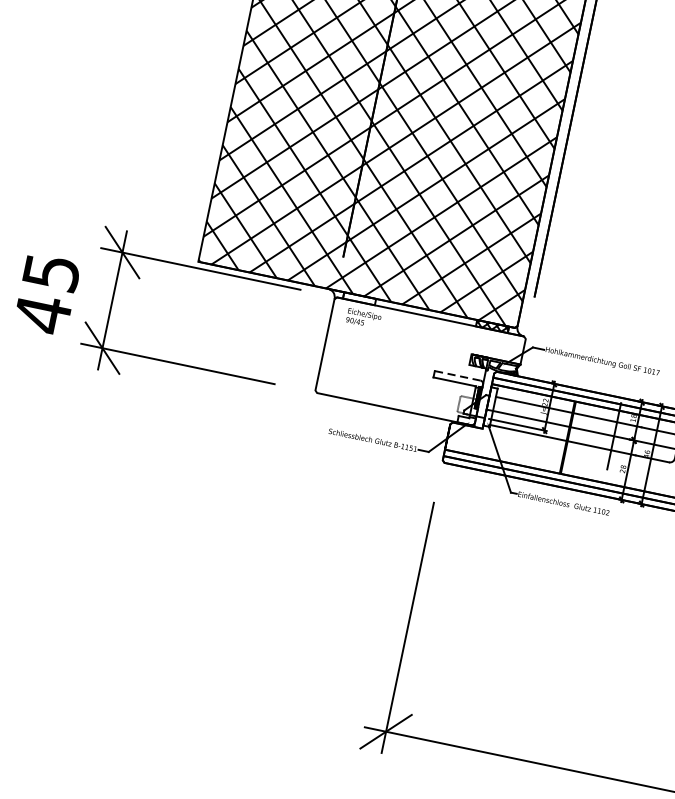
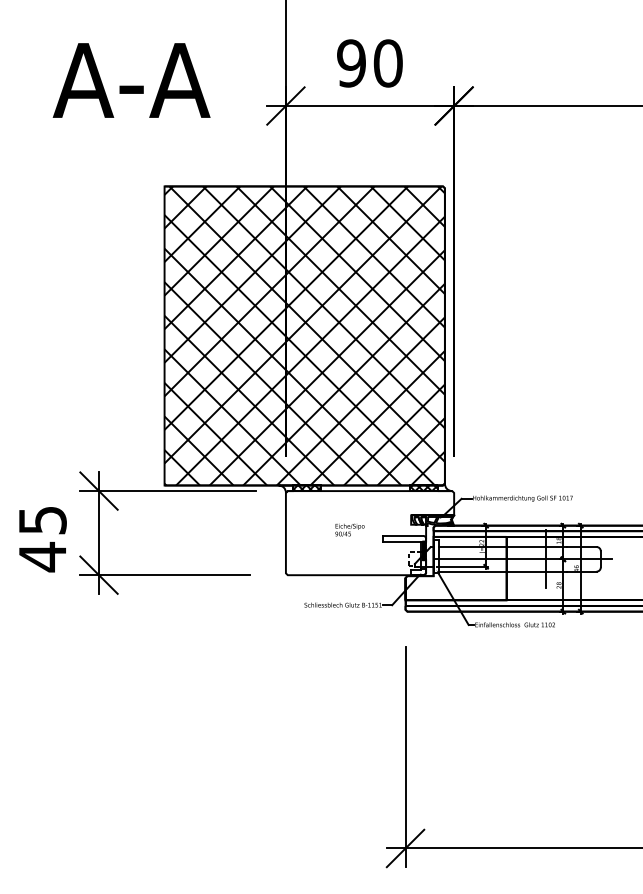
hatch: (358, 298) -> (306, 488), added
text: (363, 317) -> (349, 529), moved
line: (456, 375) -> (402, 535), dashed -> solid

